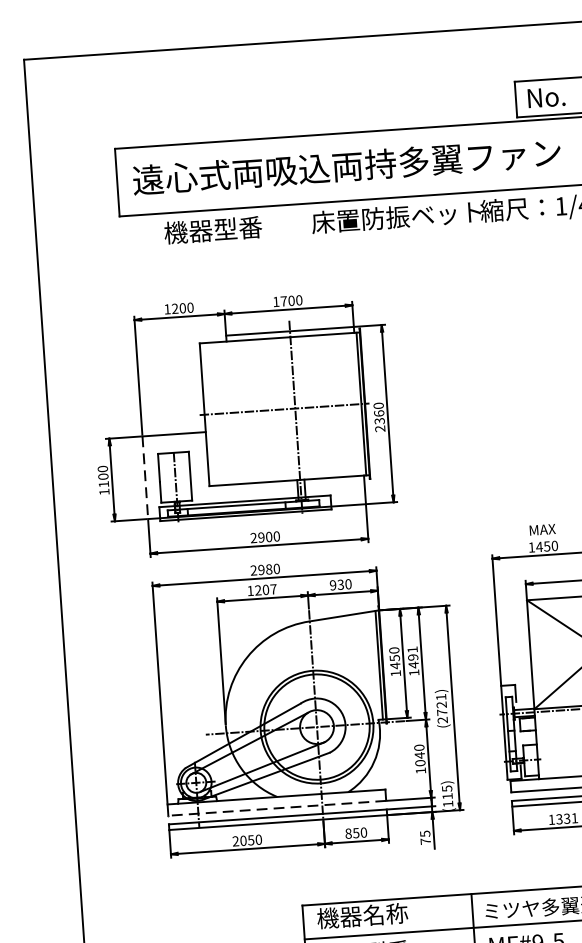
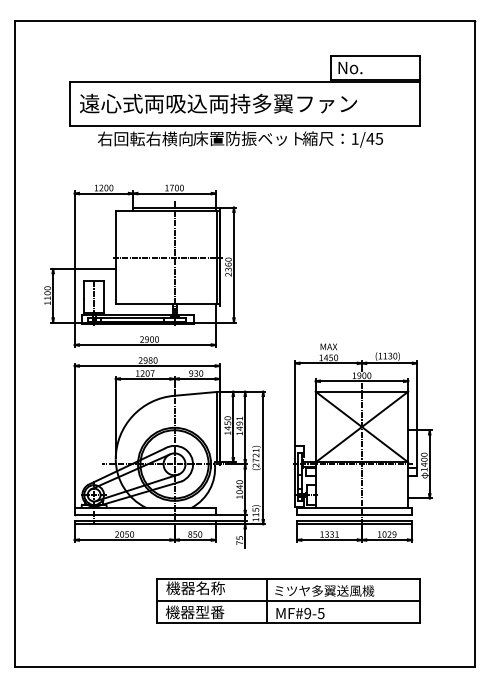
text: (237, 227) -> (145, 138), 機器型番 -> 右回転右横向
line: (144, 477) -> (74, 295), dashed -> solid
line: (277, 809) -> (145, 515), dashed -> solid

